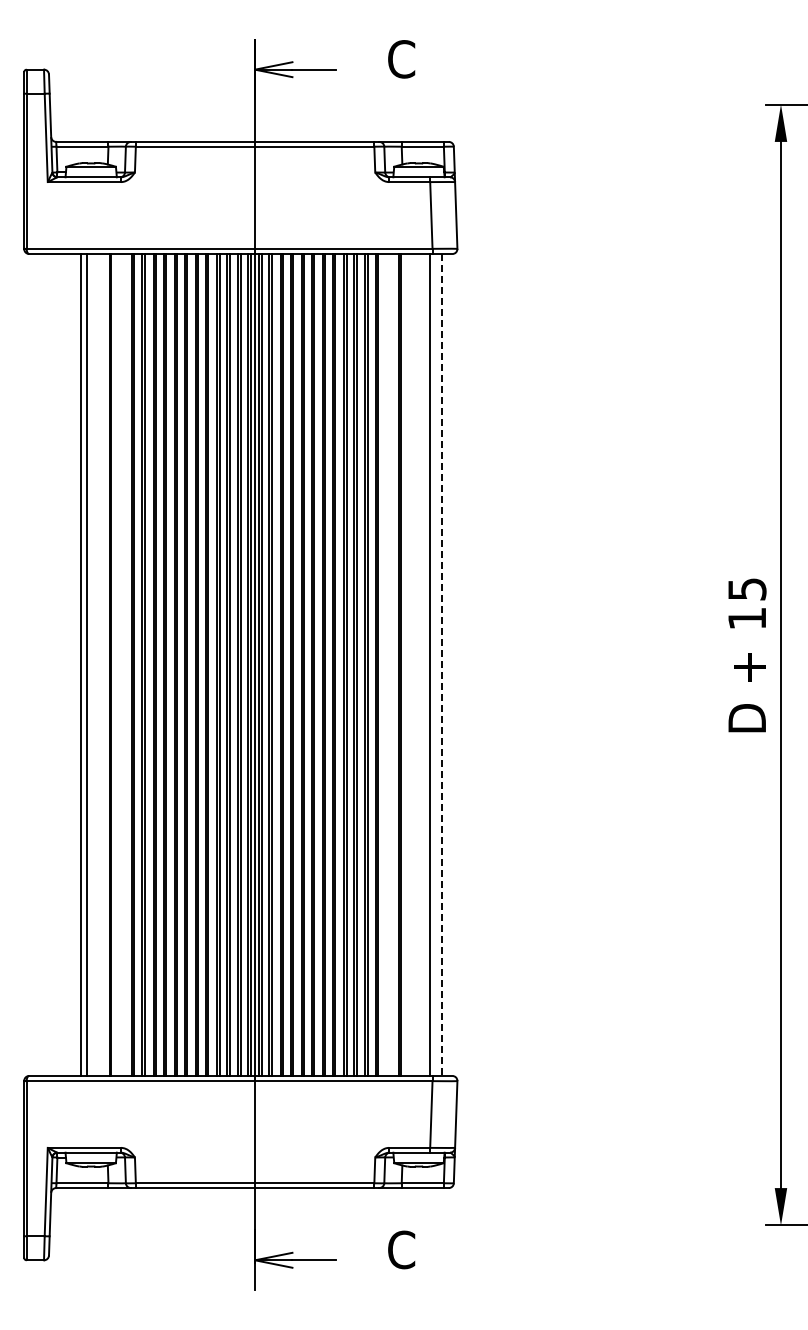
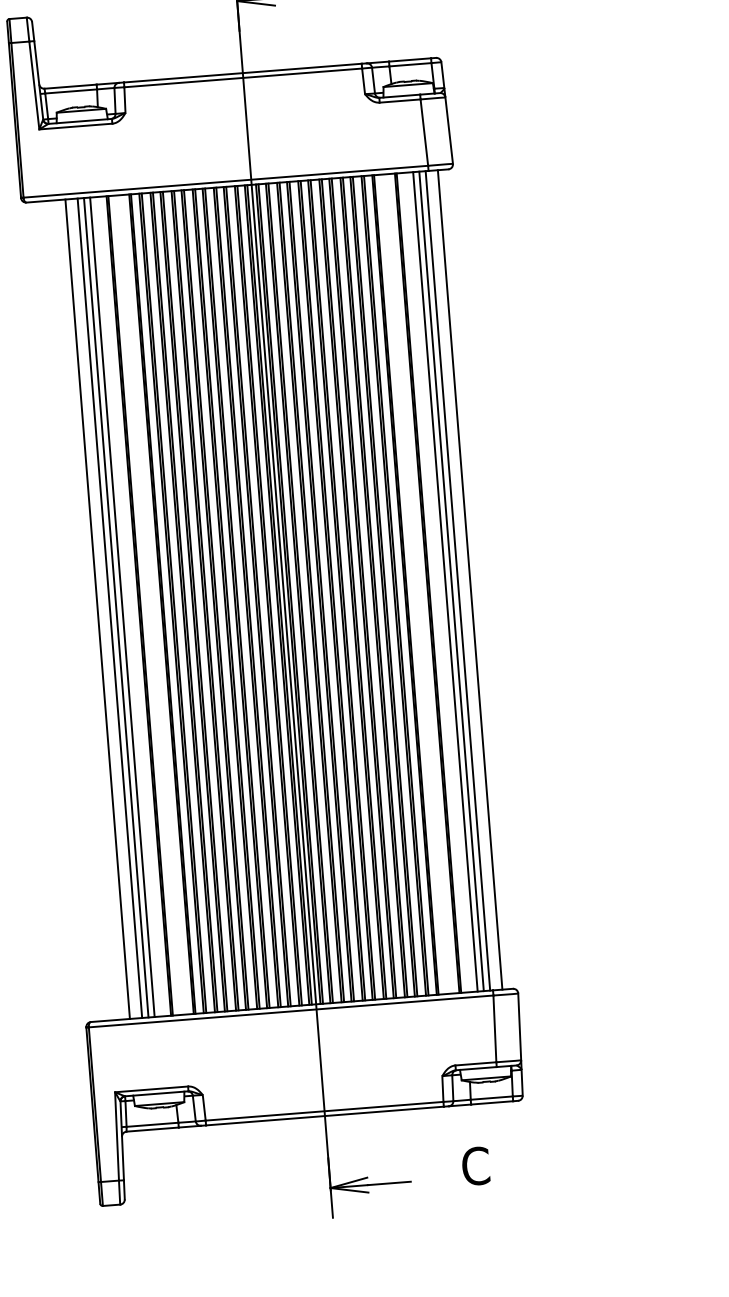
line: (68, 664) -> (97, 608), added
line: (93, 664) -> (122, 606), added
line: (417, 664) -> (445, 581), added
line: (423, 664) -> (451, 580), added
line: (441, 664) -> (469, 579), dashed -> solid

